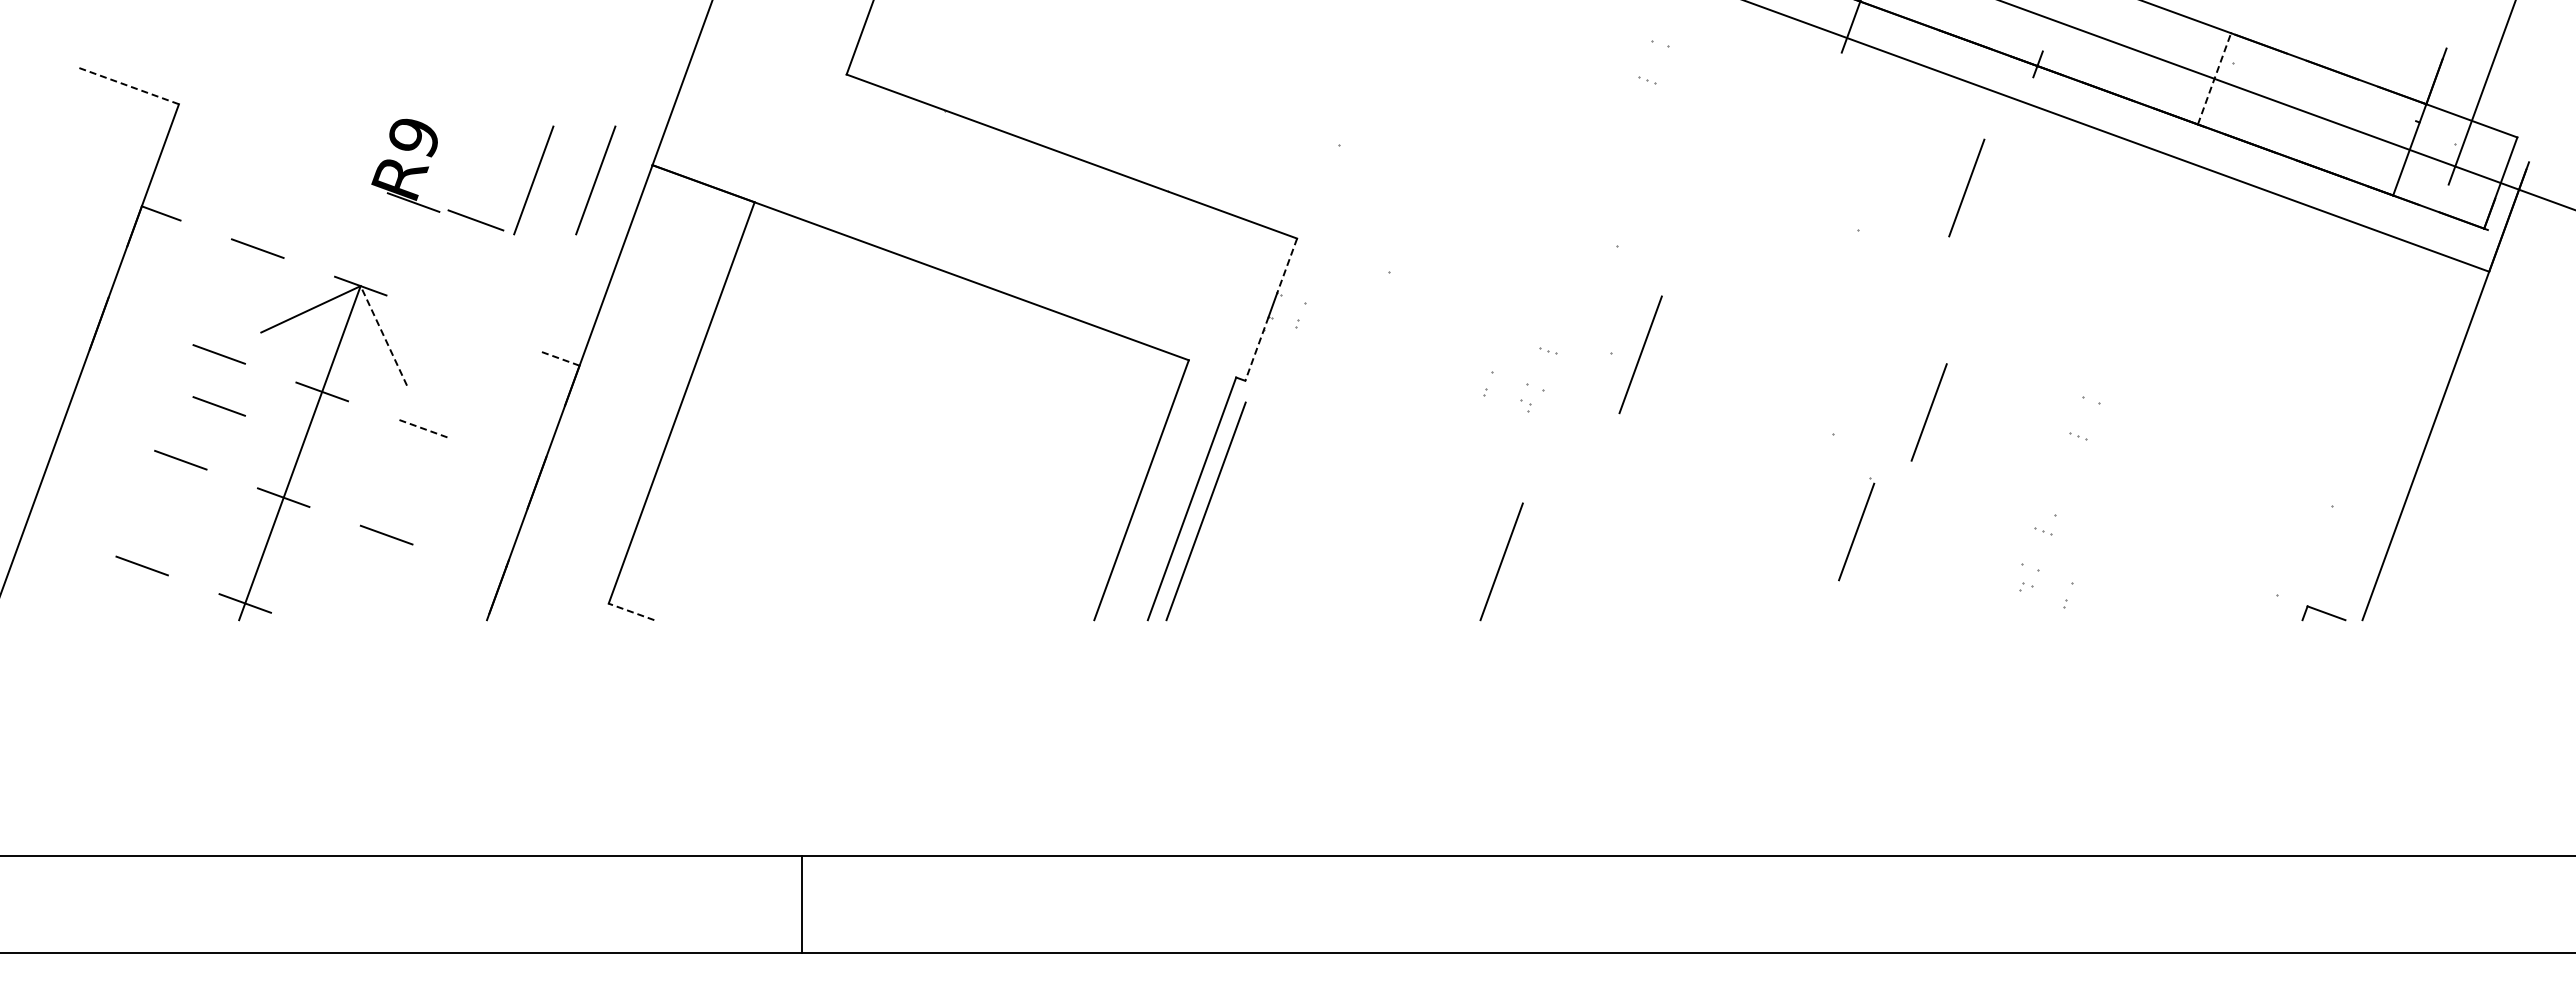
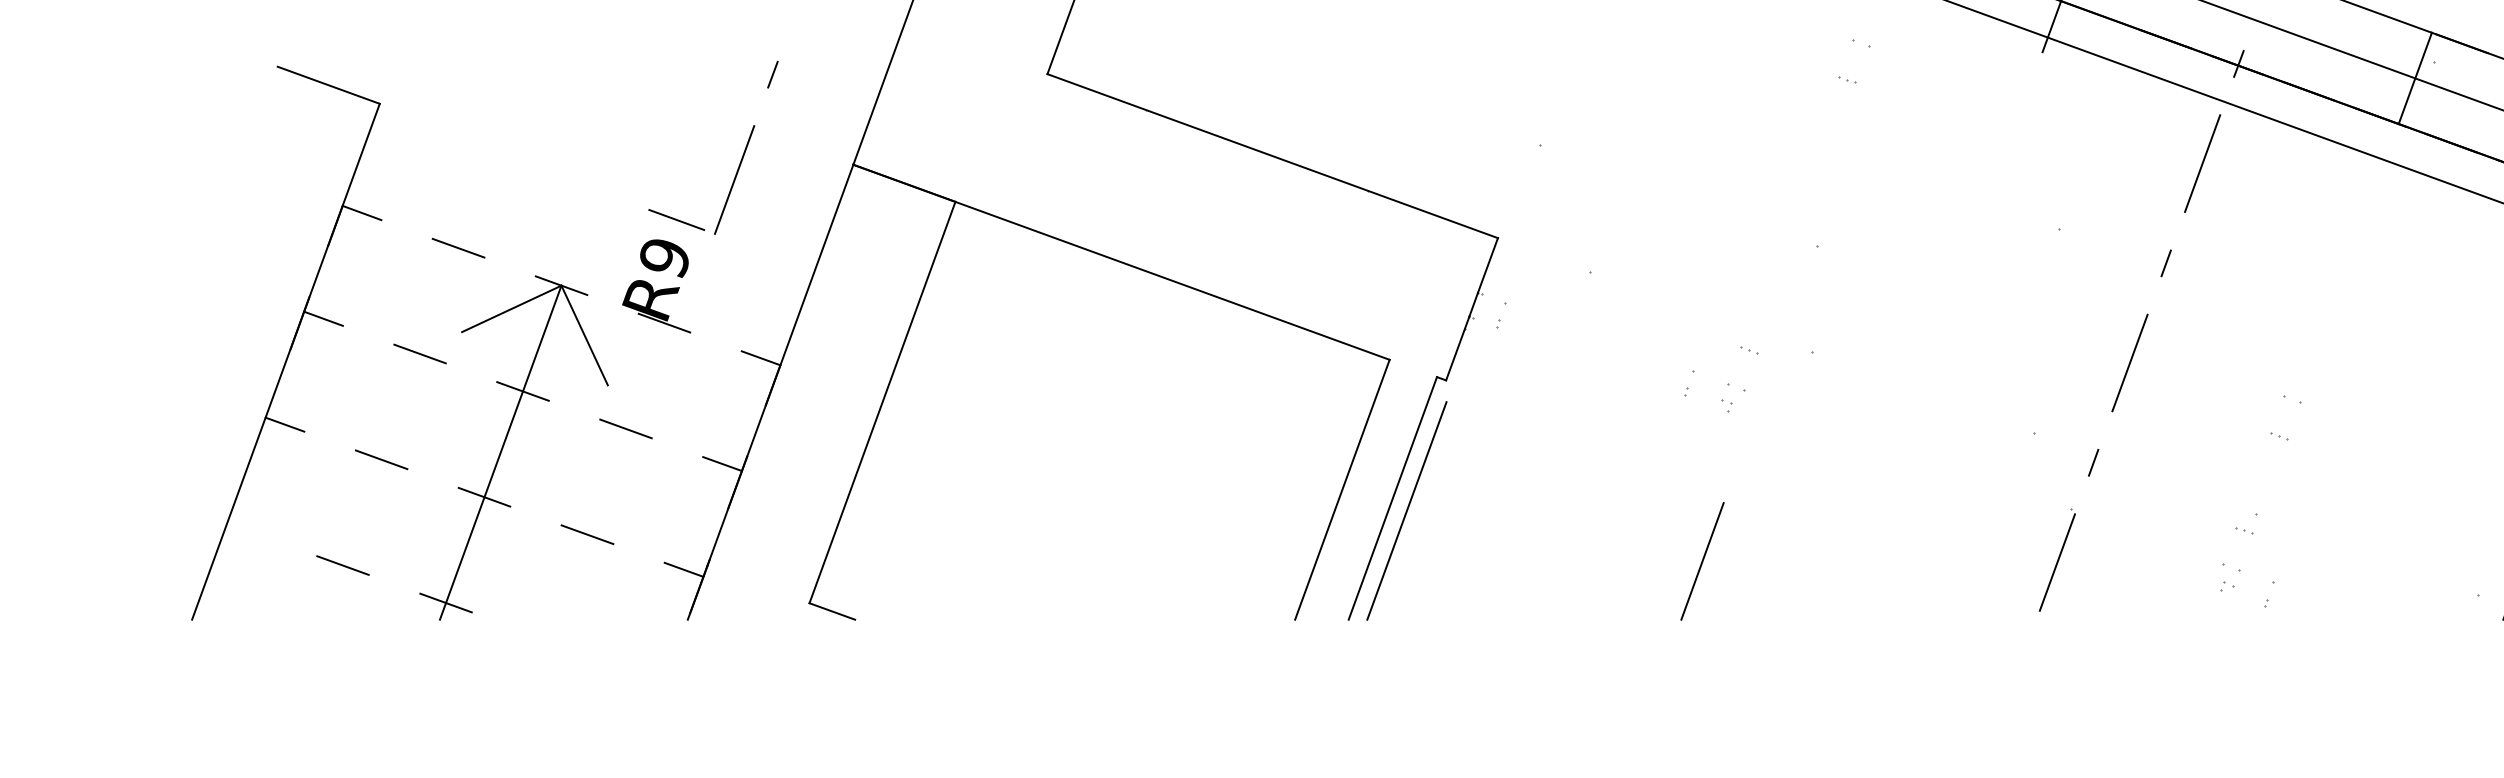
line: (571, 74) -> (772, 74), added
line: (2214, 78) -> (2415, 78), dashed -> solid
line: (127, 85) -> (328, 85), dashed -> solid
part: (405, 165) -> (656, 286), moved
line: (595, 180) -> (796, 180), removed
line: (1966, 187) -> (2202, 163), moved
line: (1965, 263) -> (2166, 263), added
line: (1286, 266) -> (1487, 266), dashed -> solid
line: (122, 319) -> (323, 319), added
line: (383, 335) -> (584, 335), dashed -> solid
line: (1256, 348) -> (1457, 348), dashed -> solid
line: (1640, 354) -> (1841, 354), removed
line: (560, 358) -> (761, 358), dashed -> solid
line: (218, 406) -> (419, 406), removed
line: (1928, 412) -> (2129, 363), moved
line: (83, 425) -> (284, 425), added
line: (425, 429) -> (626, 429), dashed -> solid
line: (1892, 463) -> (2093, 463), added
line: (521, 464) -> (722, 464), added
part: (1856, 529) -> (2057, 560), moved
line: (482, 570) -> (683, 570), added
line: (631, 611) -> (832, 611), dashed -> solid

